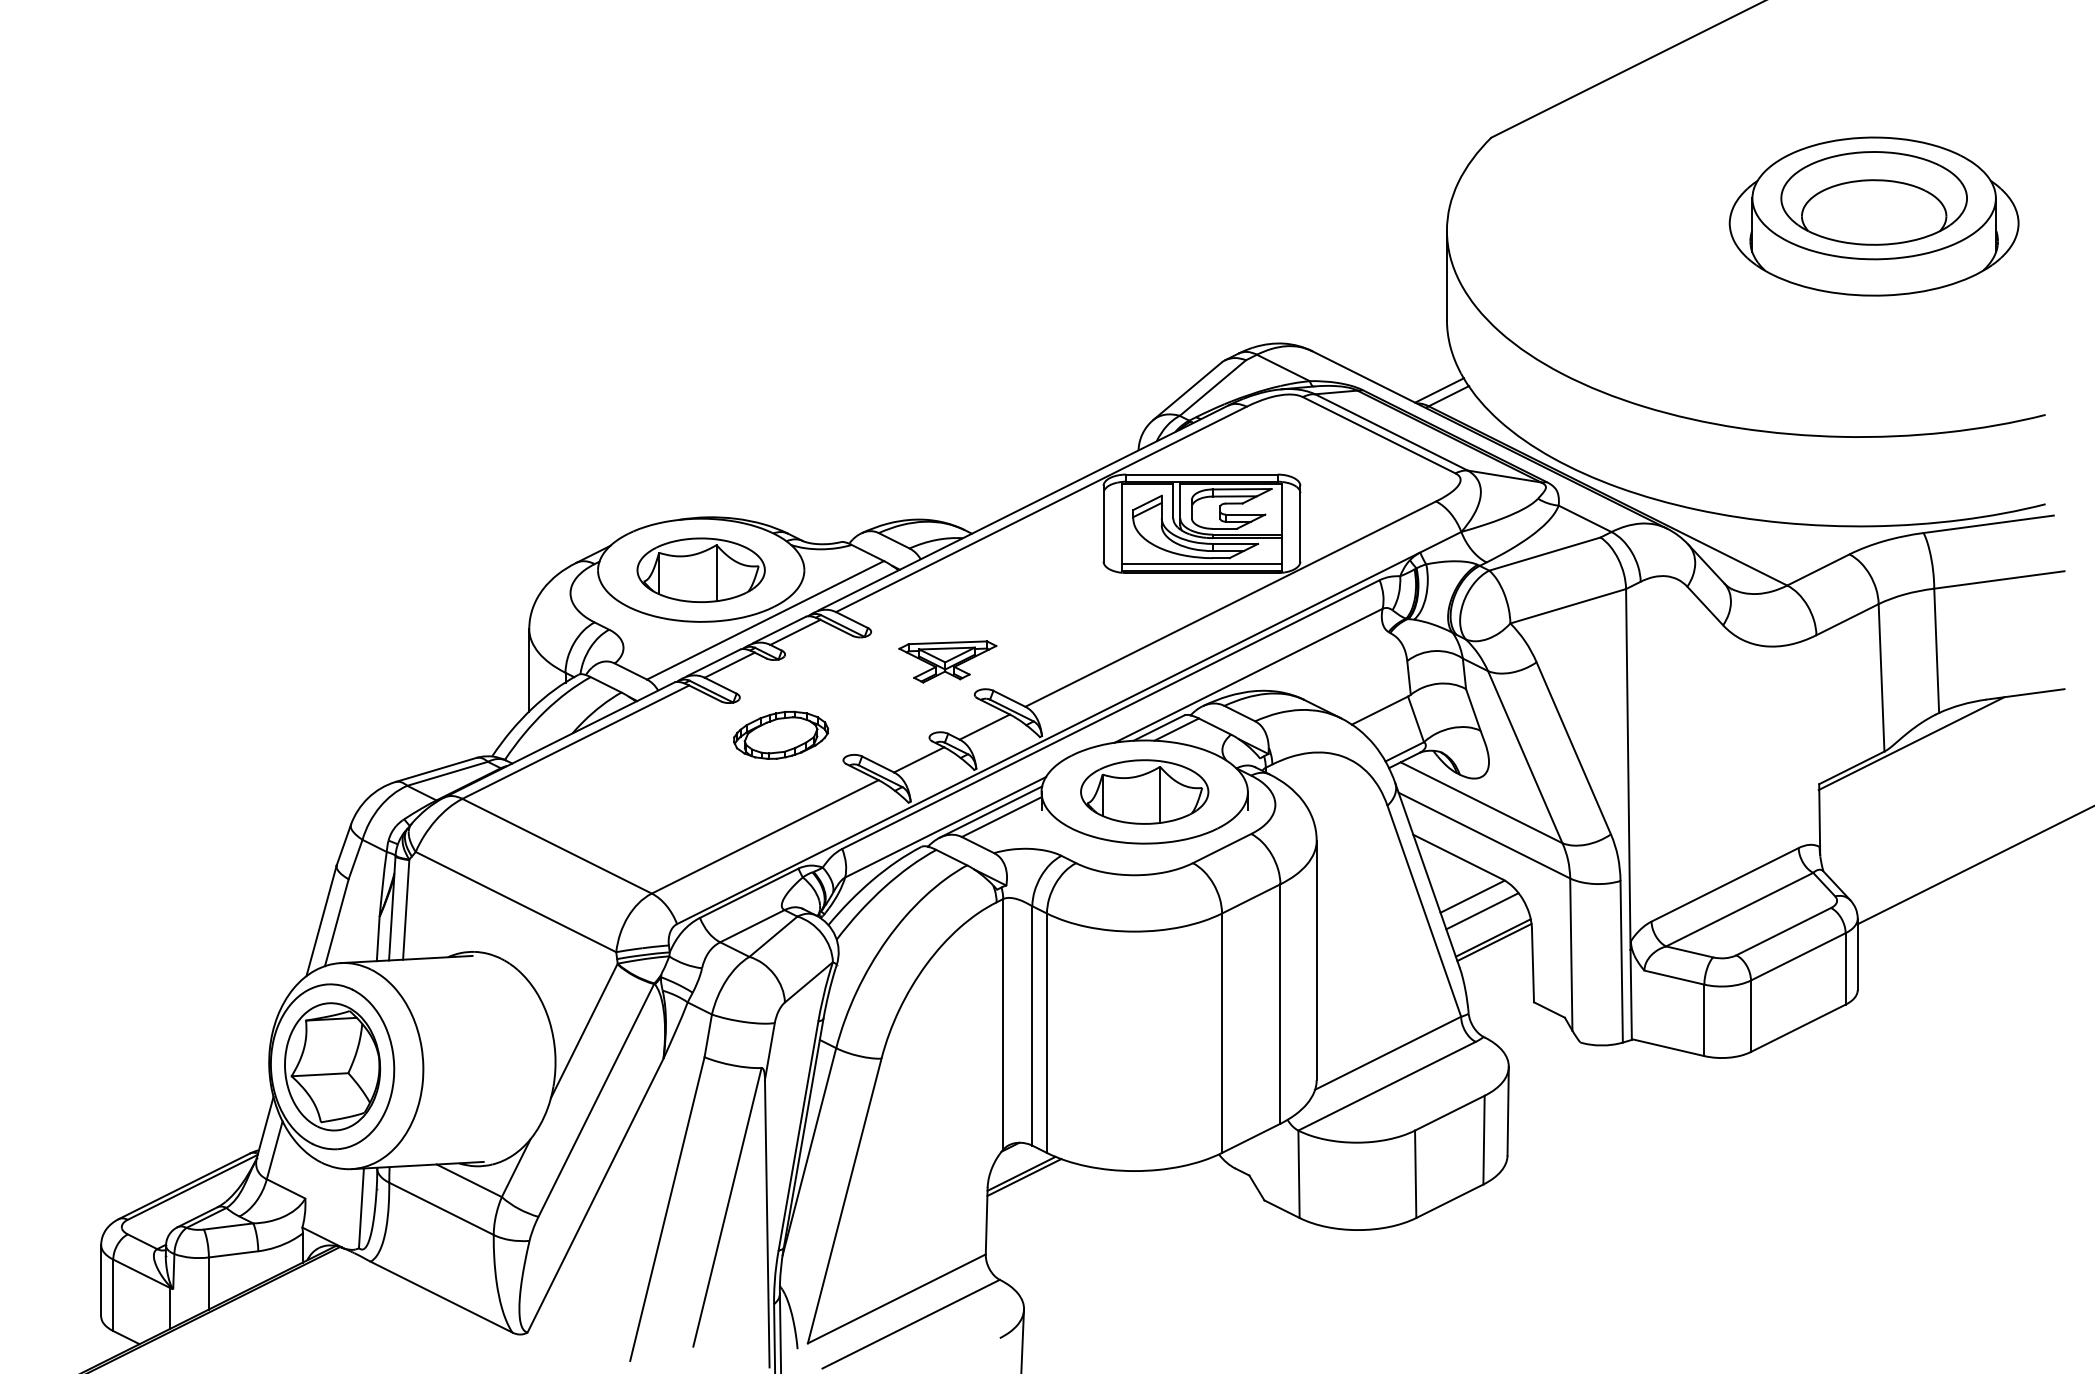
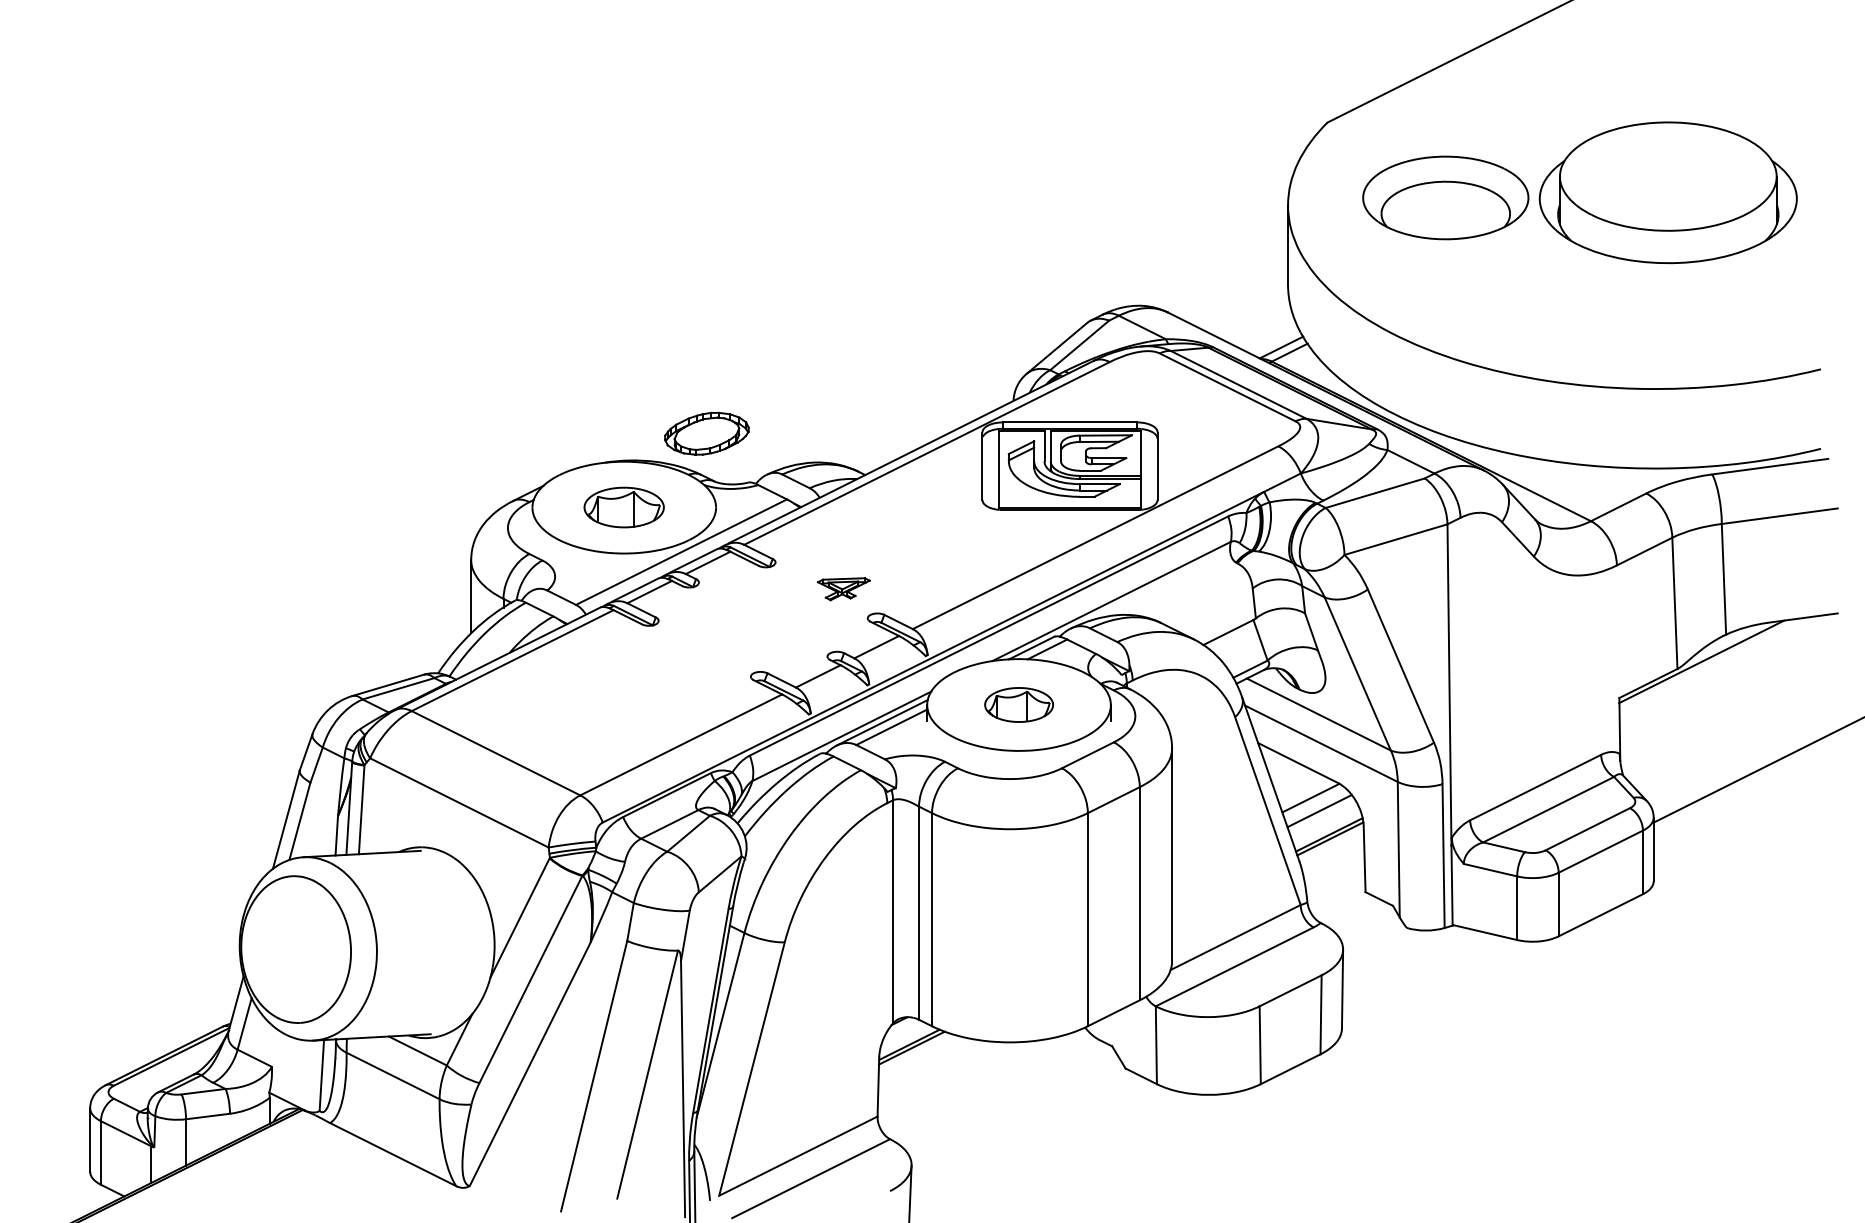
part: (1873, 198) -> (1445, 198), moved
line: (1201, 563) -> (1069, 501), removed
part: (700, 569) -> (623, 506), size x0.7
part: (947, 661) -> (843, 588), size x0.6
part: (781, 734) -> (707, 433), moved
part: (1144, 791) -> (1018, 704), size x0.6
part: (332, 1066) -> (296, 949), removed

